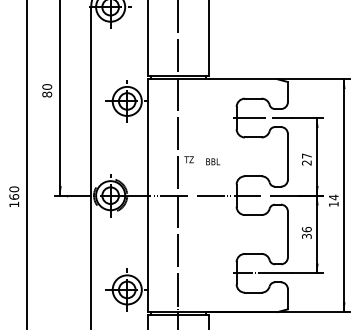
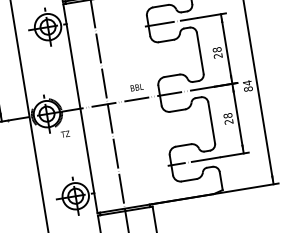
text: (306, 155) -> (216, 49), 27 -> 28
text: (188, 159) -> (64, 134), moved
text: (213, 161) -> (137, 87), moved
text: (333, 203) -> (248, 88), 14 -> 84
text: (306, 232) -> (228, 118), 36 -> 28

